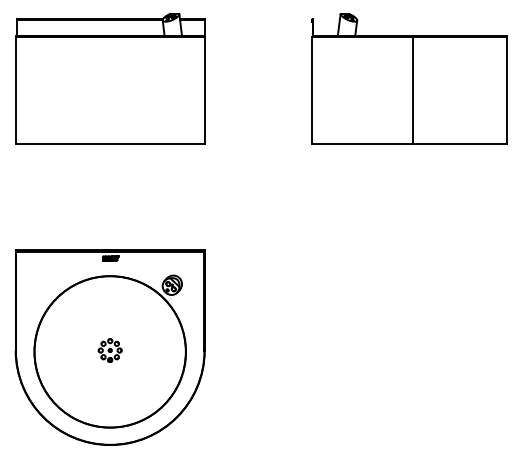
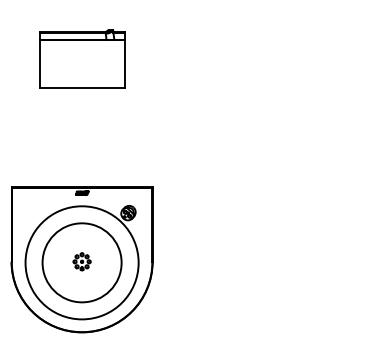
part: (110, 78) -> (82, 58), size x0.6
part: (409, 78) -> (305, 58), removed
circle: (109, 351) -> (81, 262), size x0.7

